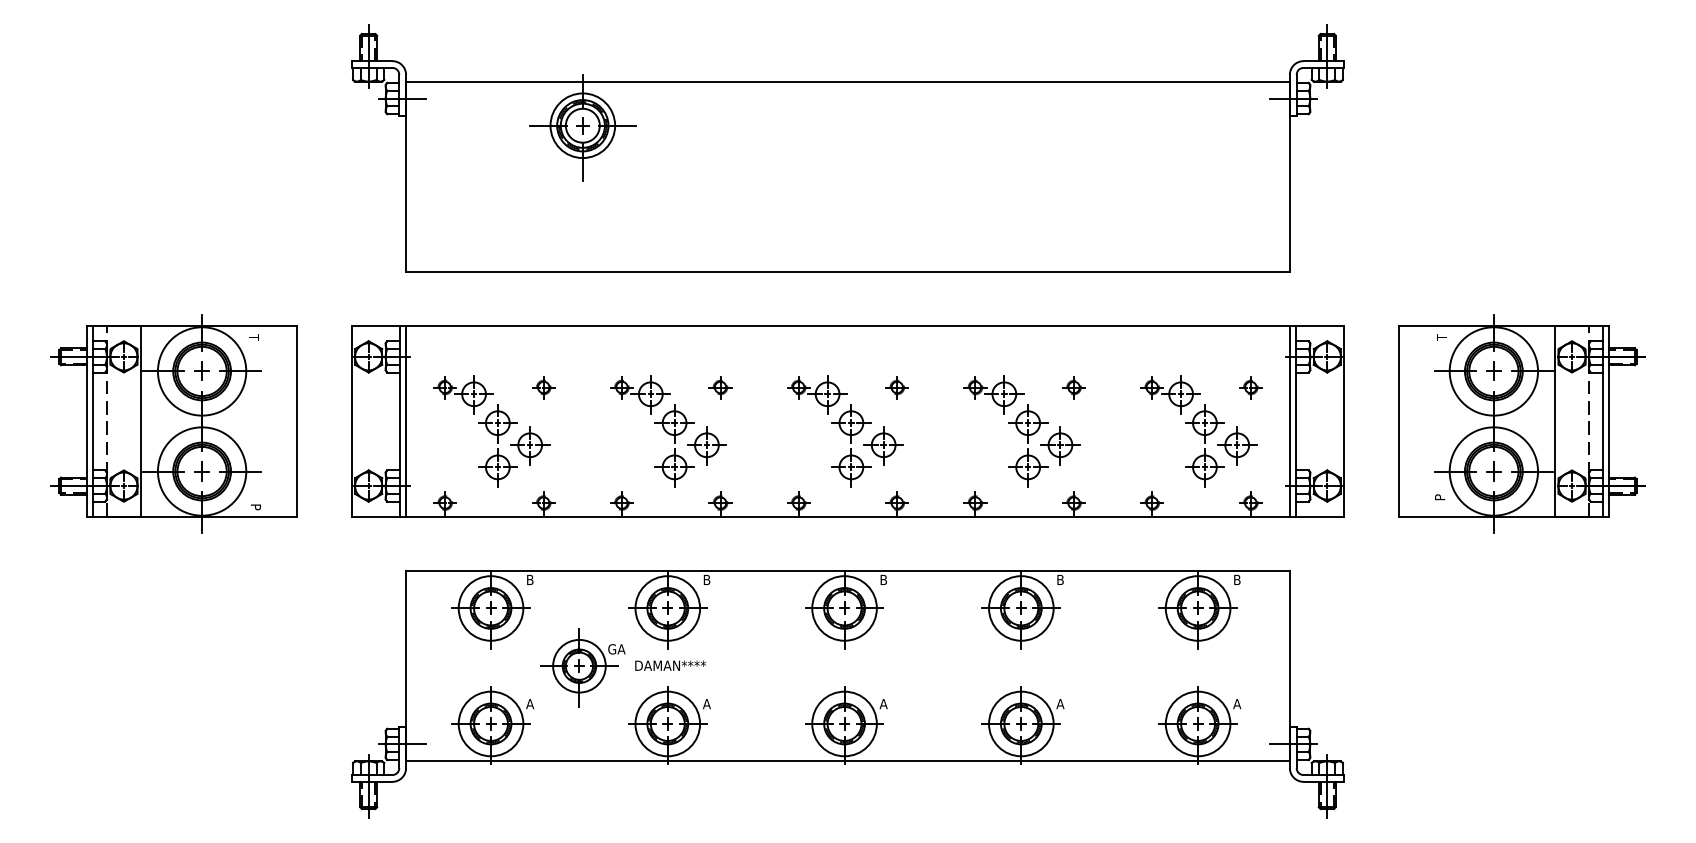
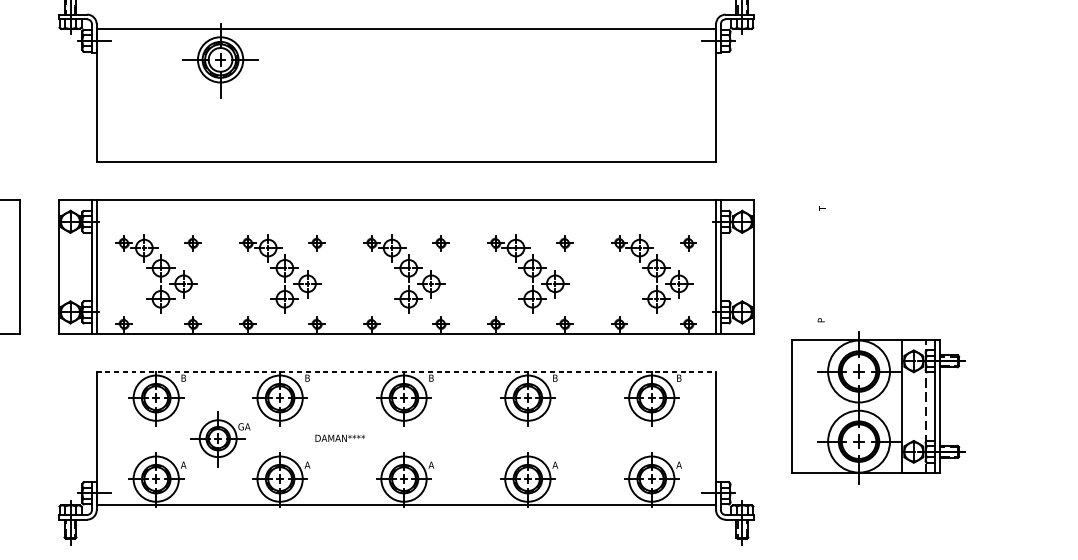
part: (1521, 423) -> (878, 408), moved
line: (848, 571) -> (406, 372), solid -> dashed
text: (670, 665) -> (340, 438), moved

